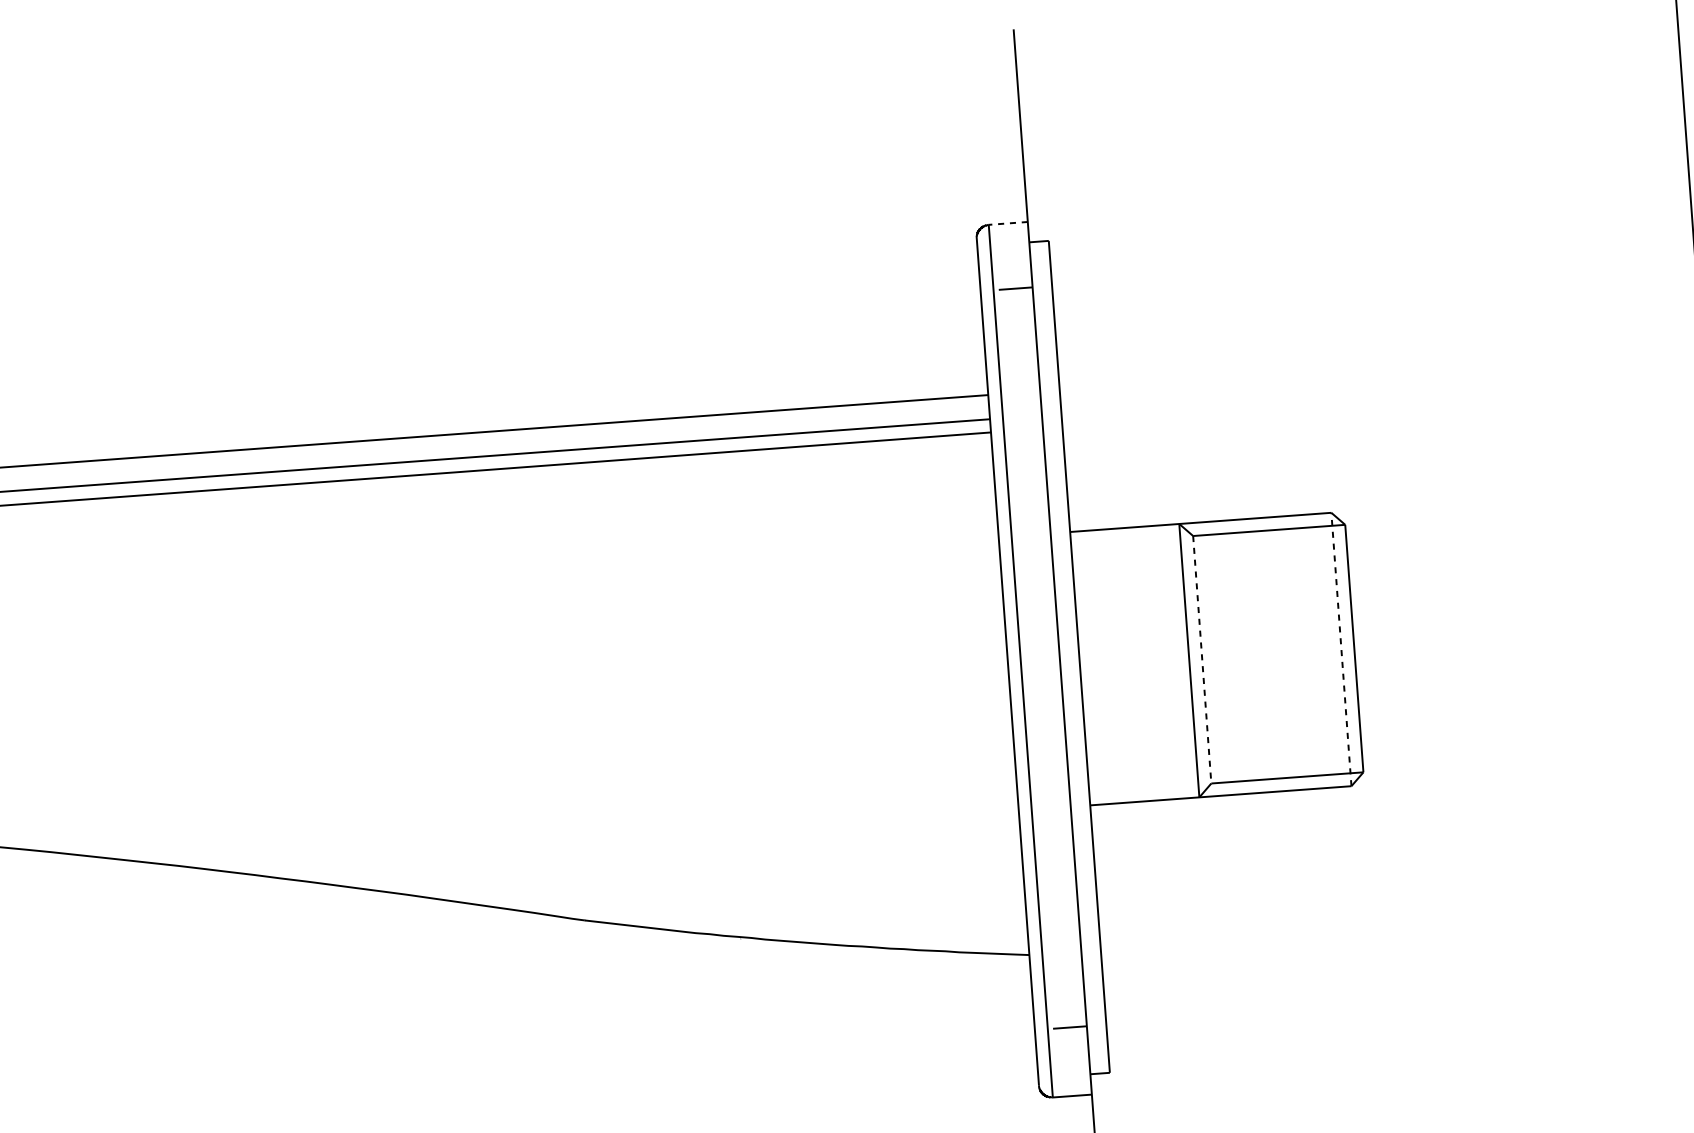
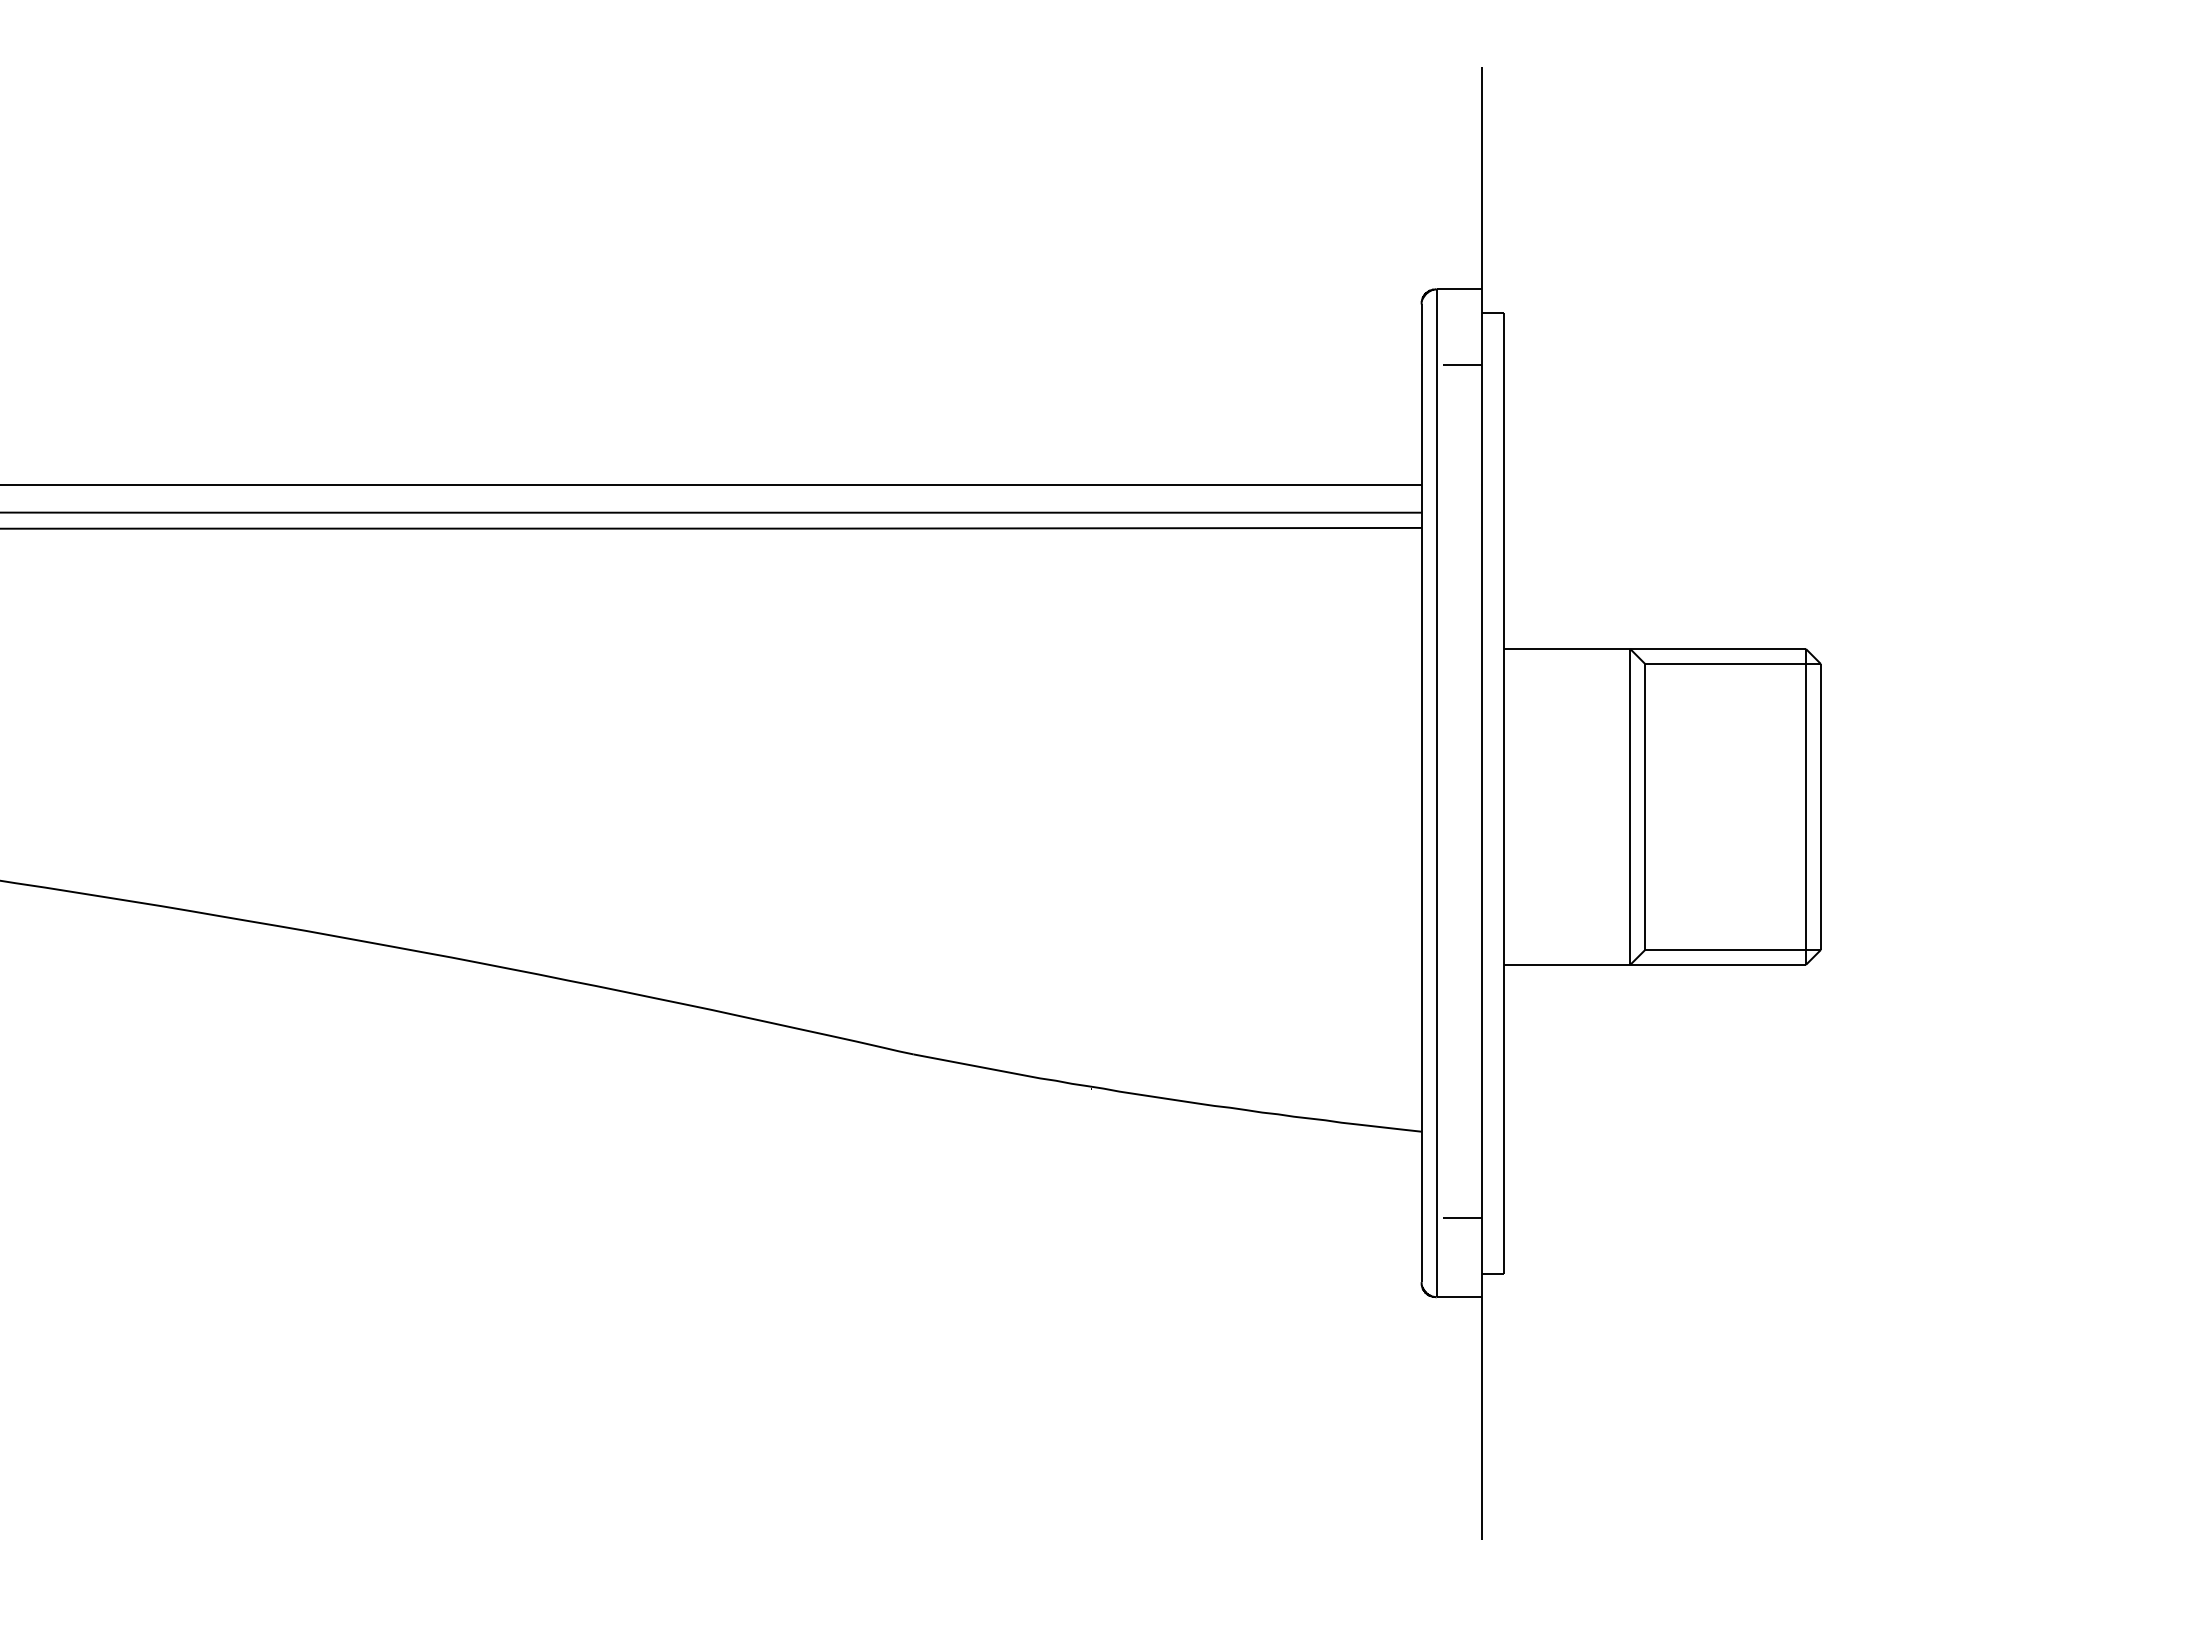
line: (1008, 223) -> (1459, 289), dashed -> solid
line: (1340, 649) -> (1805, 806), dashed -> solid
line: (1202, 659) -> (1645, 806), dashed -> solid

